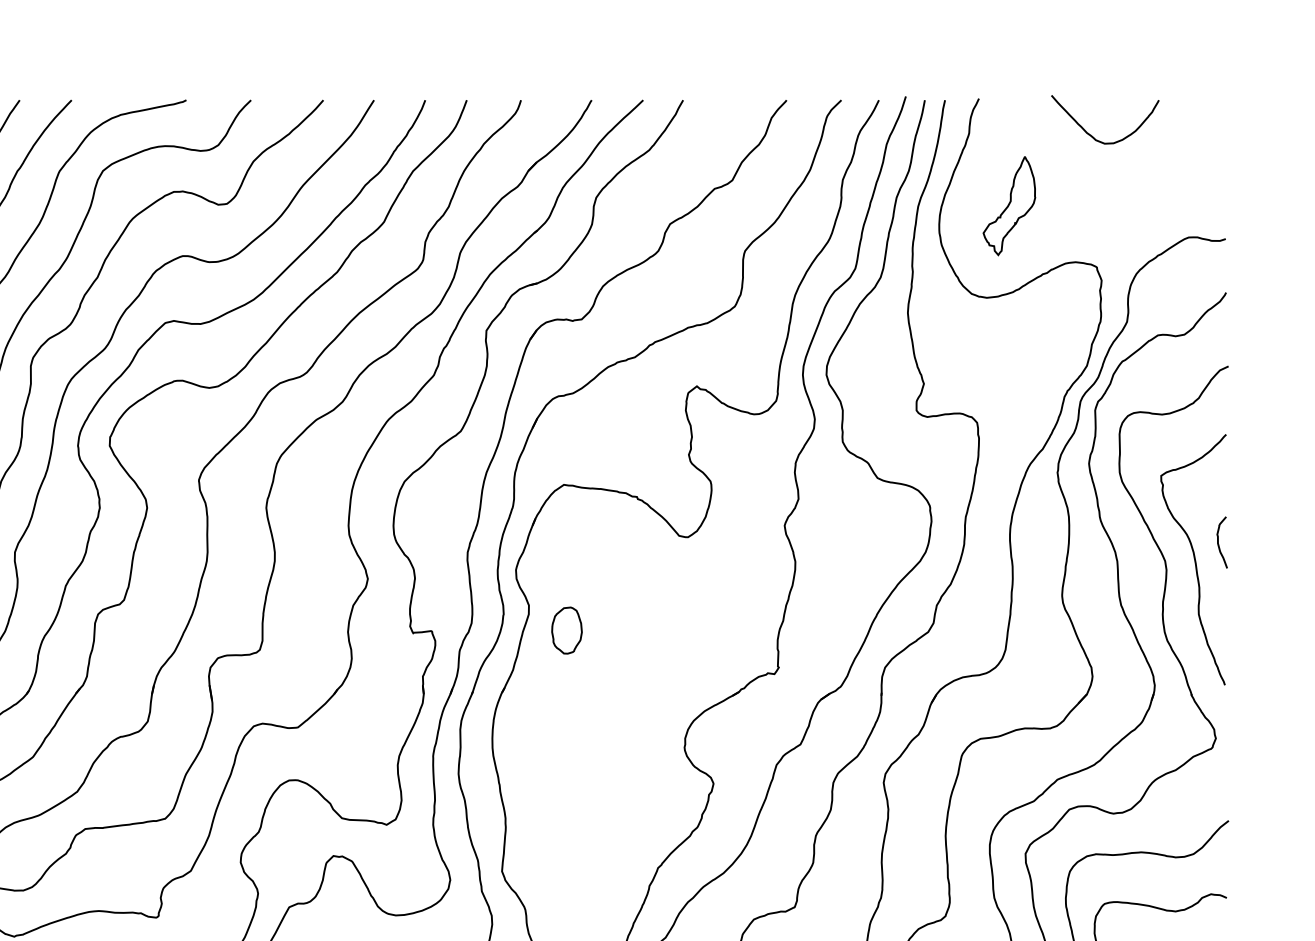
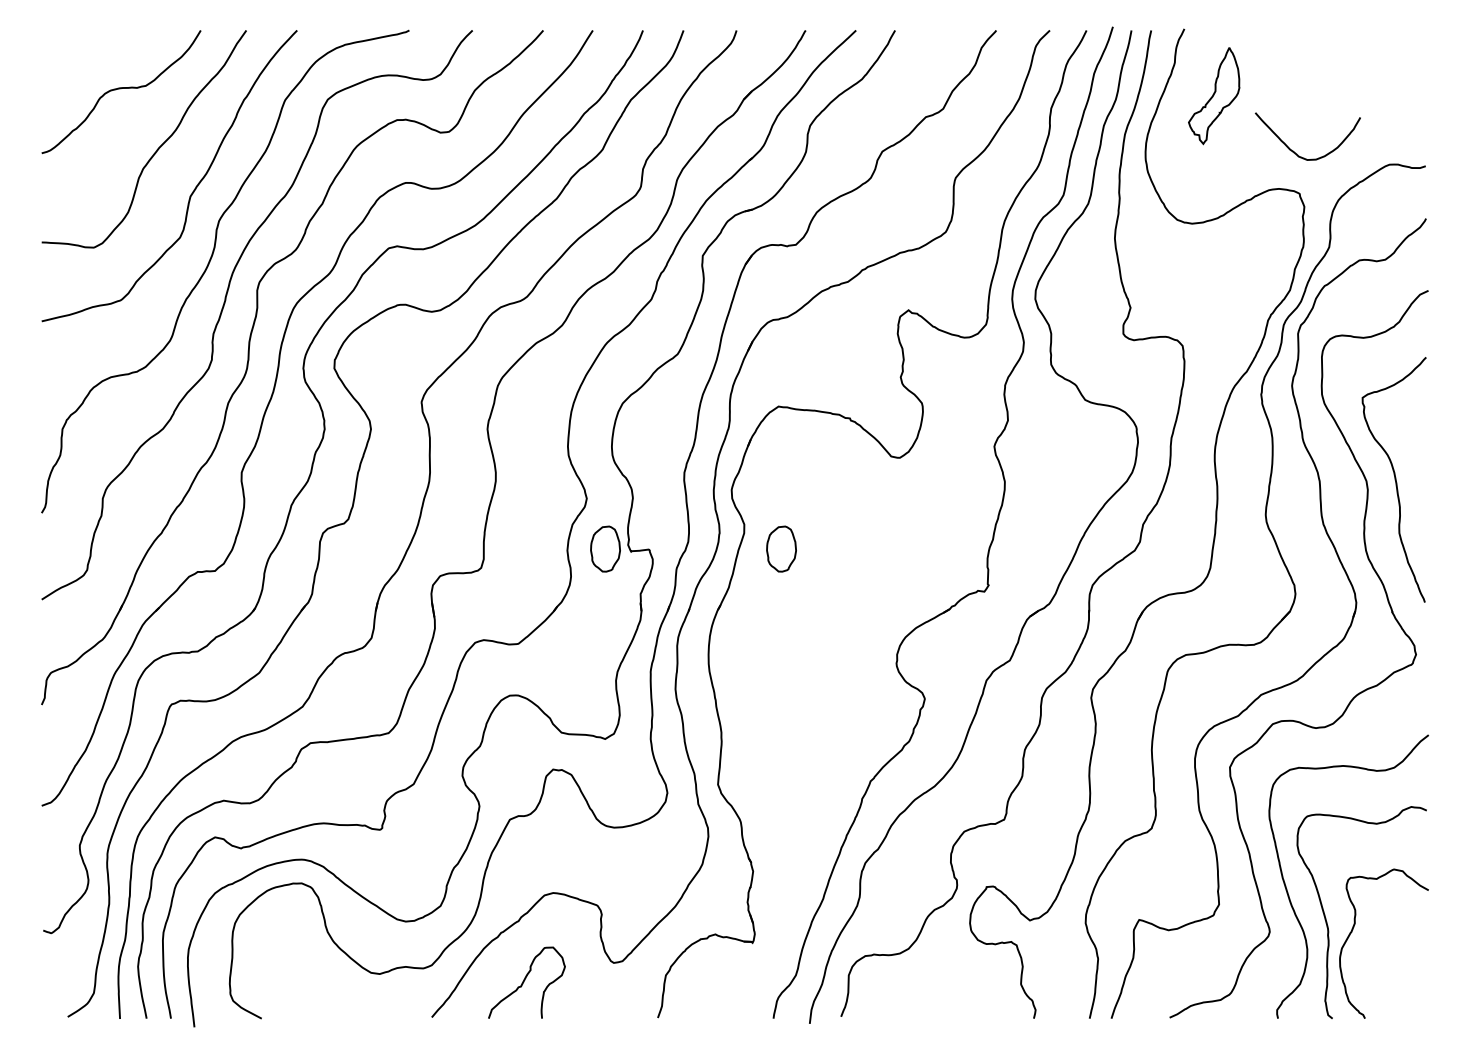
curve: (1090, 134) -> (1293, 150), moved
part: (1009, 206) -> (1214, 96), moved
curve: (1219, 544) -> (1419, 464), removed
part: (386, 629) -> (605, 548), added

